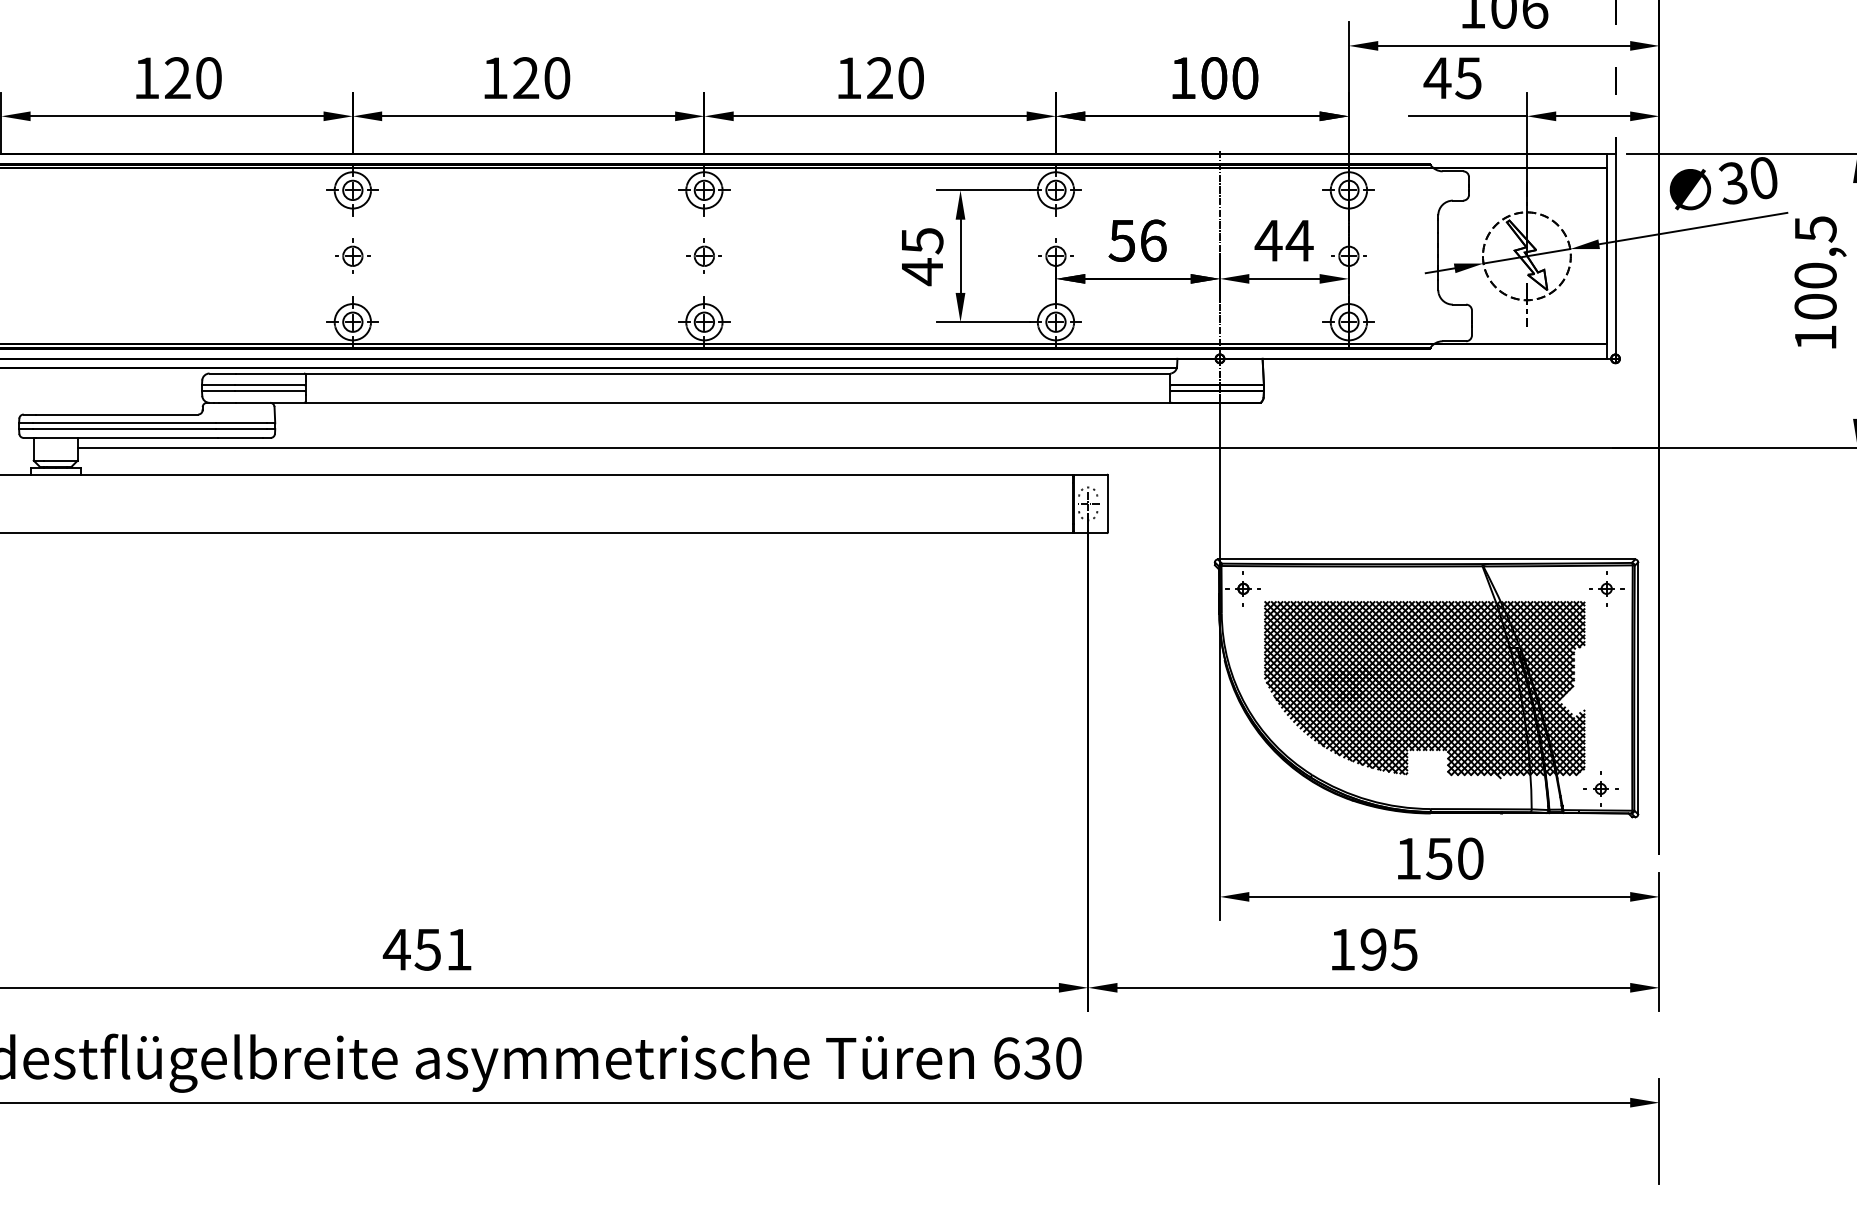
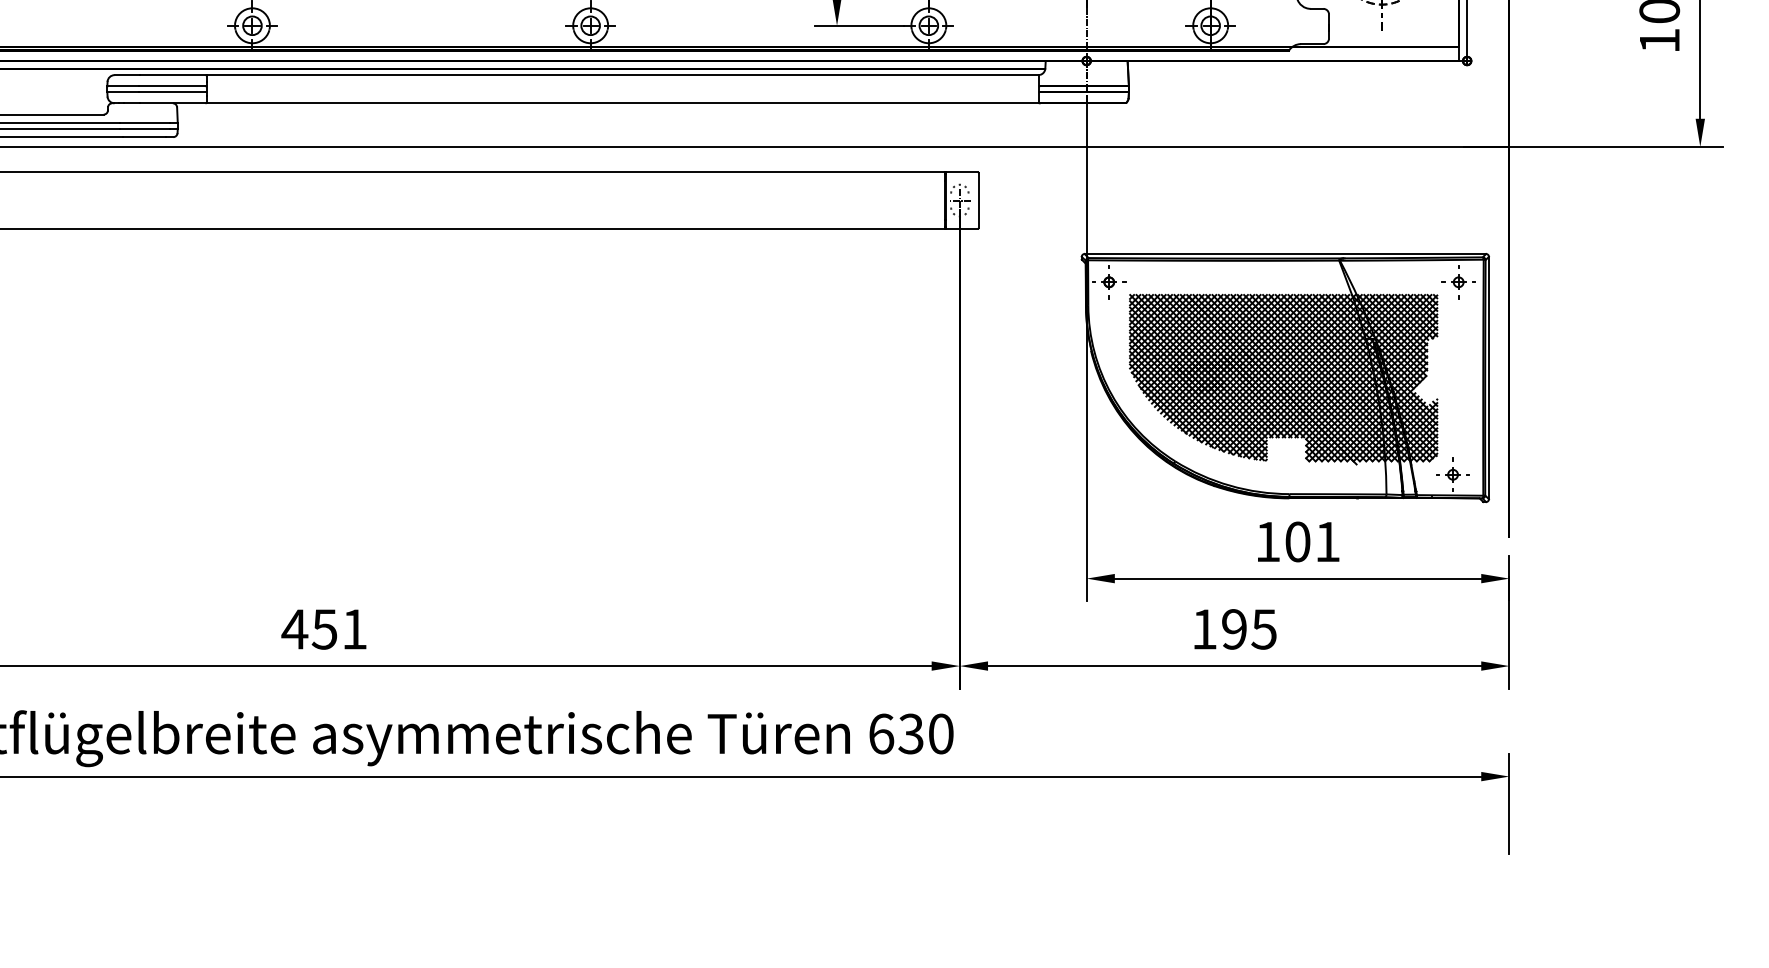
text: (1454, 858) -> (1312, 541), 150 -> 101

